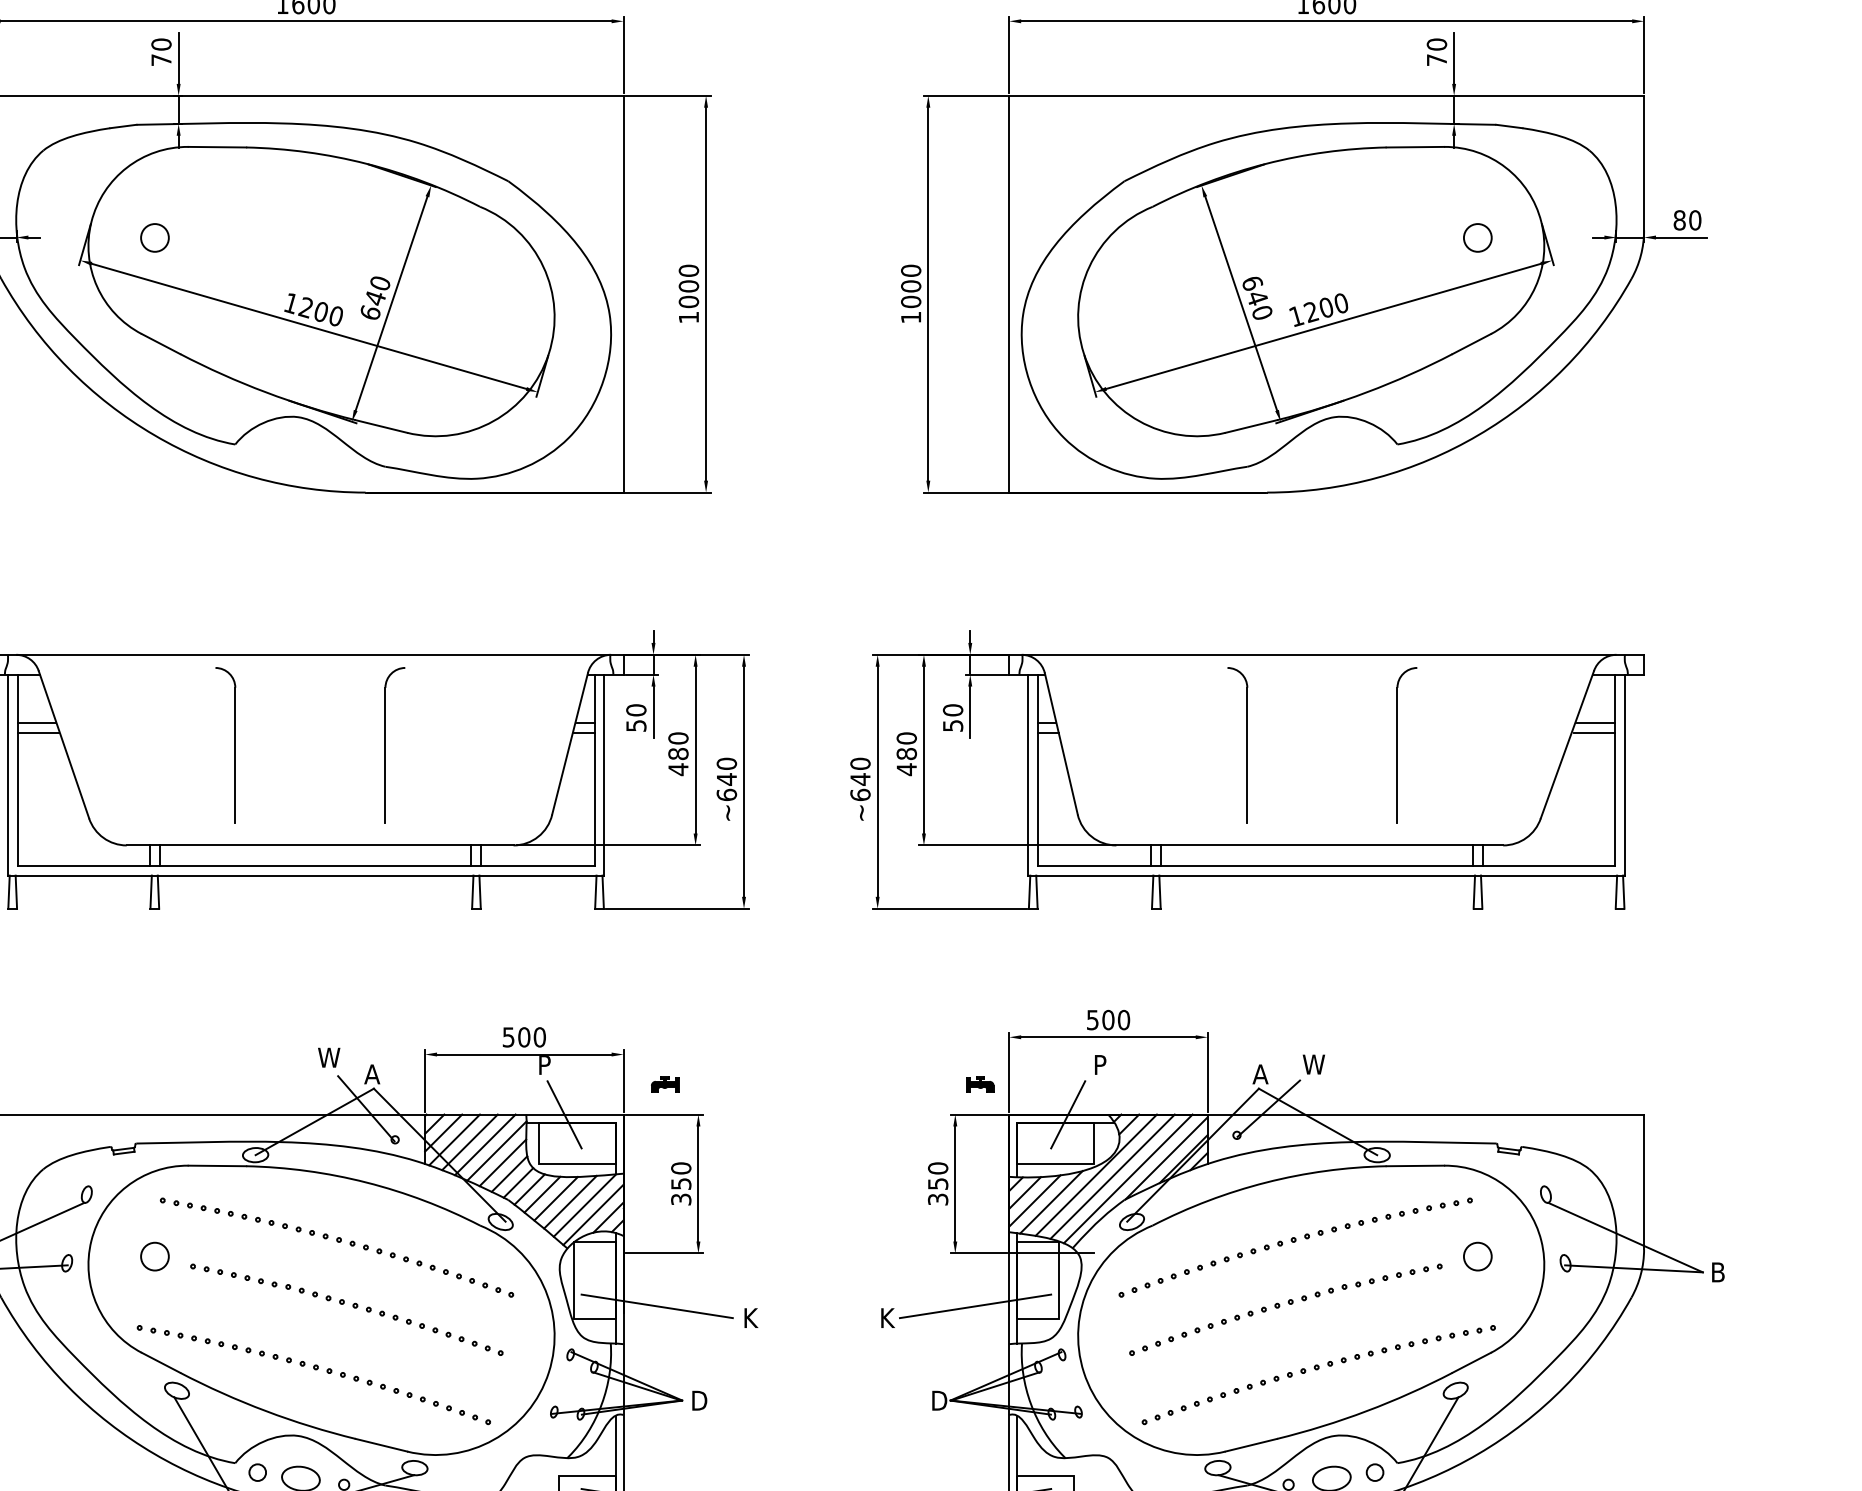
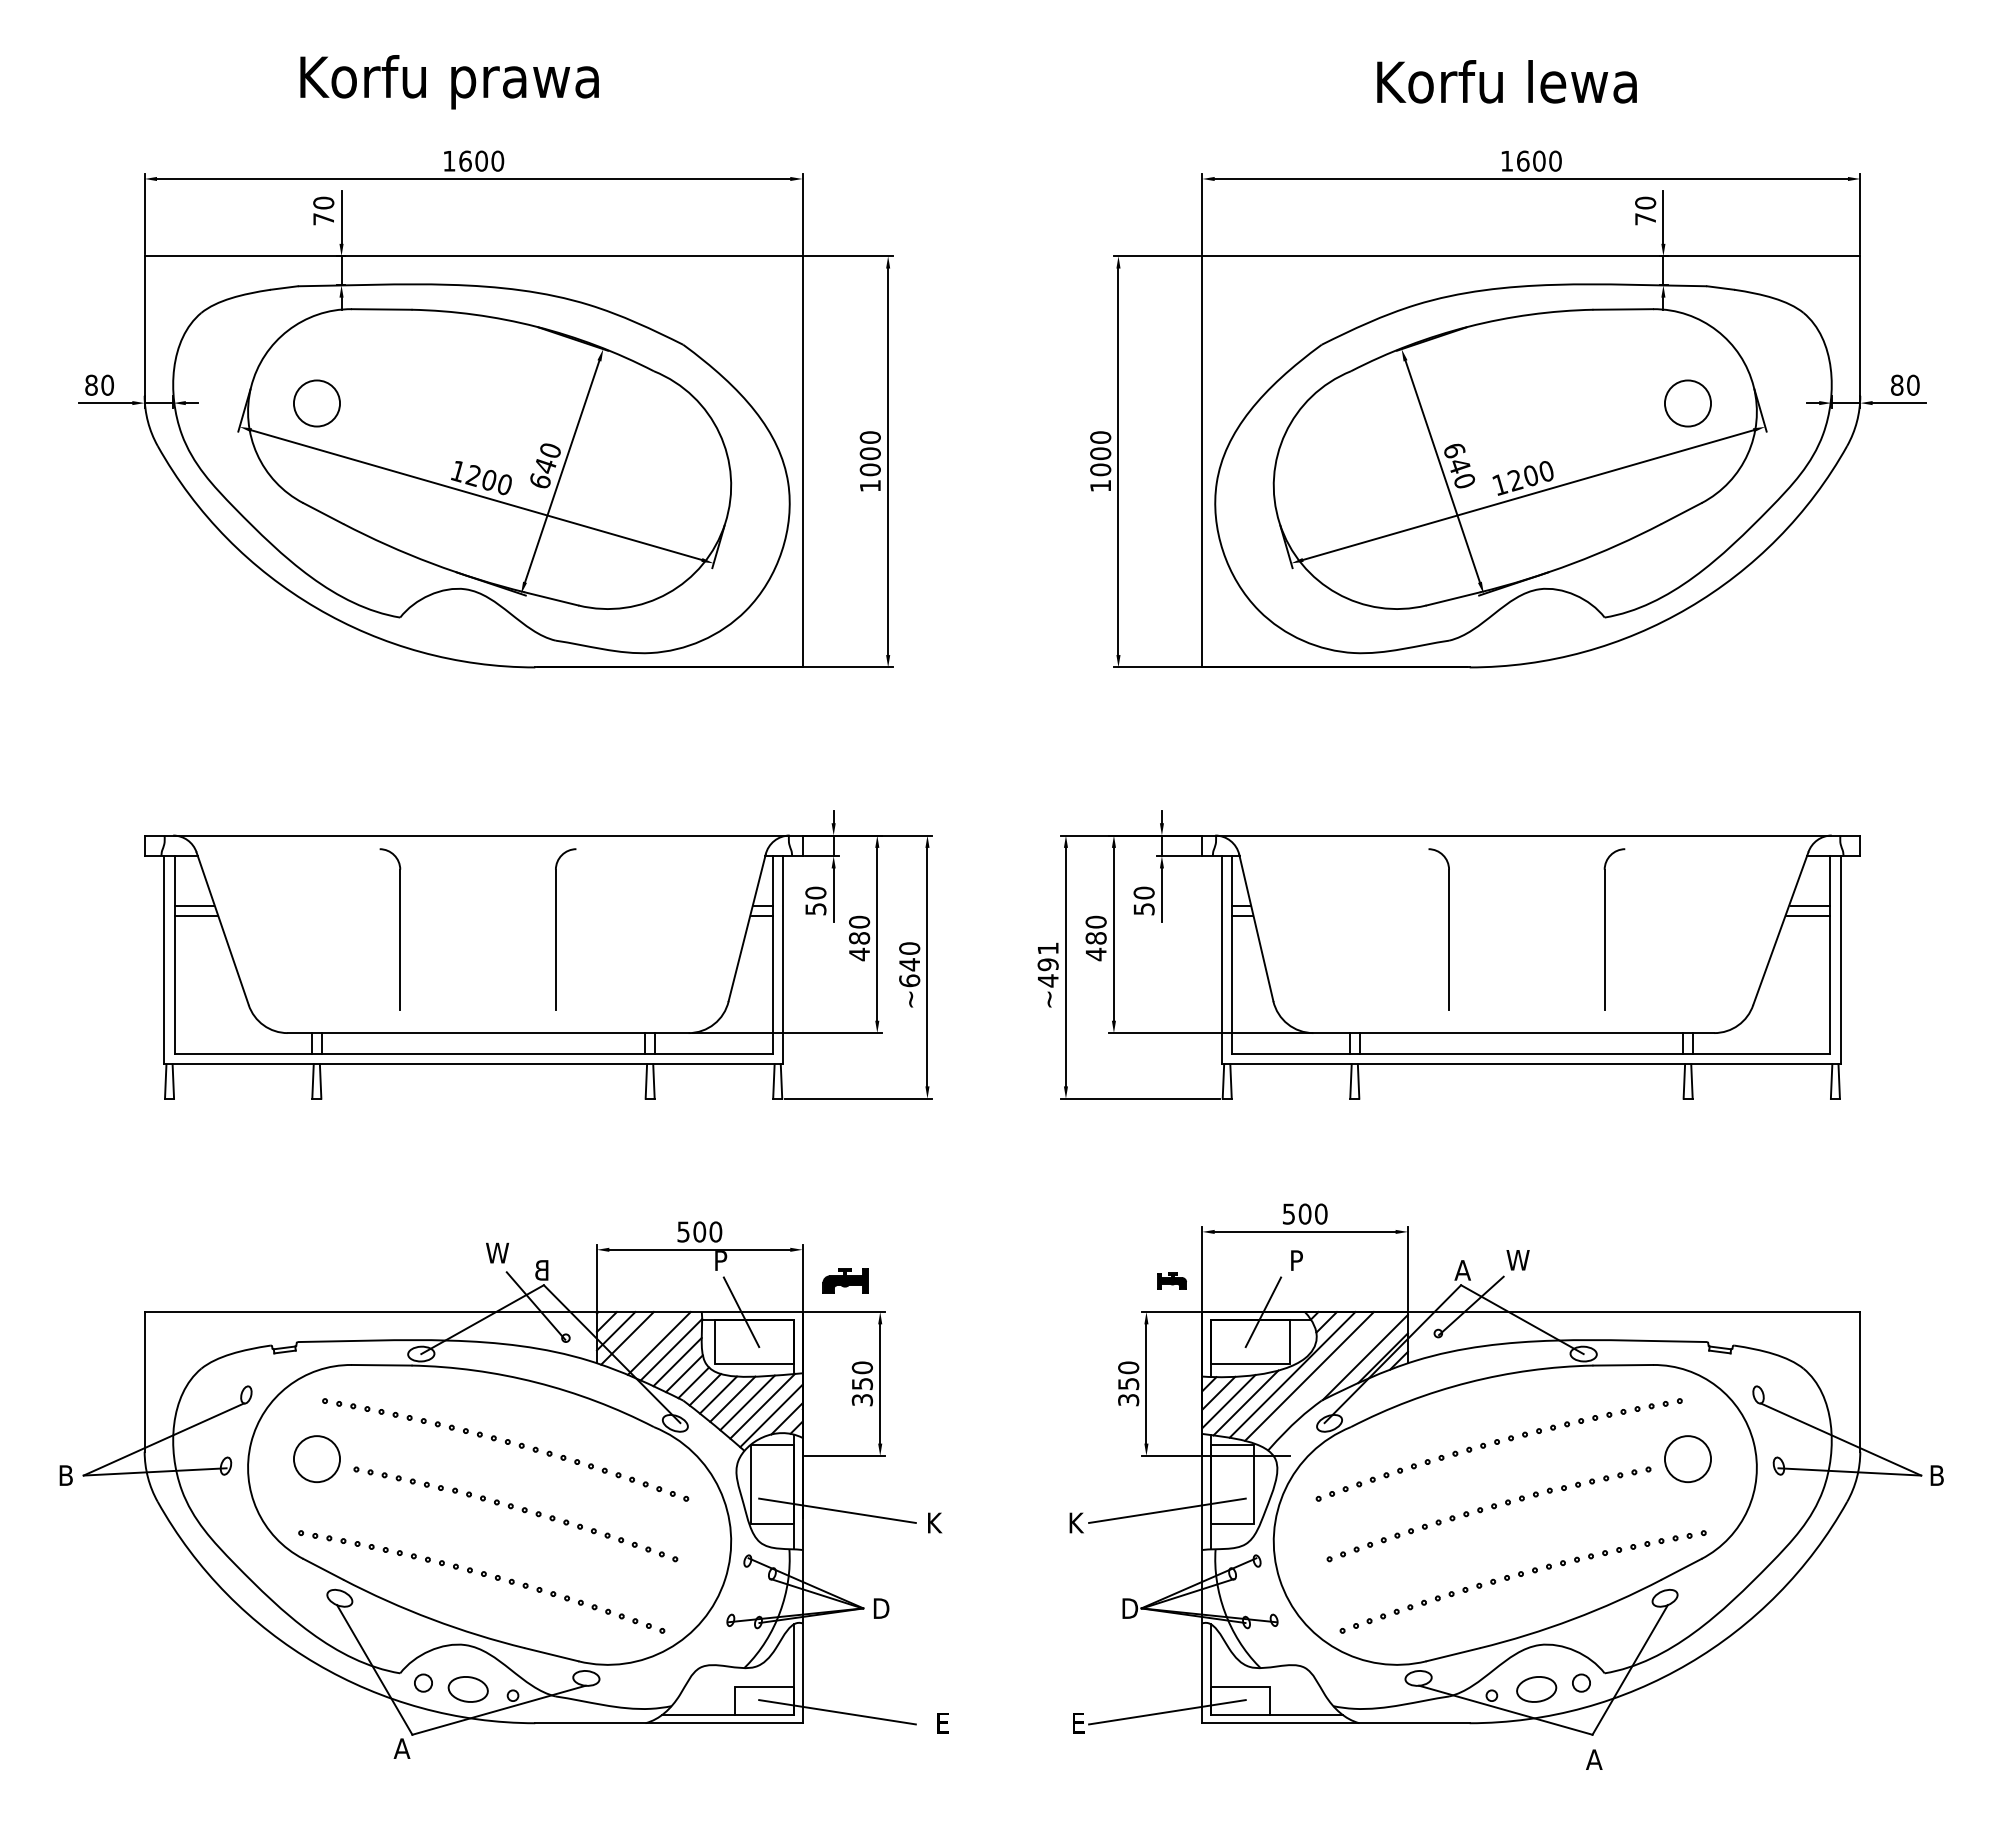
circle: (154, 237) -> (316, 403), size x1.6
circle: (1477, 237) -> (1687, 403), size x1.6
text: (859, 779) -> (1047, 964), ~640 -> ~491
text: (371, 1074) -> (541, 1270), A -> B
part: (664, 1084) -> (845, 1280), size x1.6
line: (470, 1142) -> (643, 1340), removed
line: (1128, 1178) -> (1325, 1378), removed
circle: (154, 1256) -> (316, 1459), size x1.6
circle: (1477, 1256) -> (1687, 1459), size x1.6

